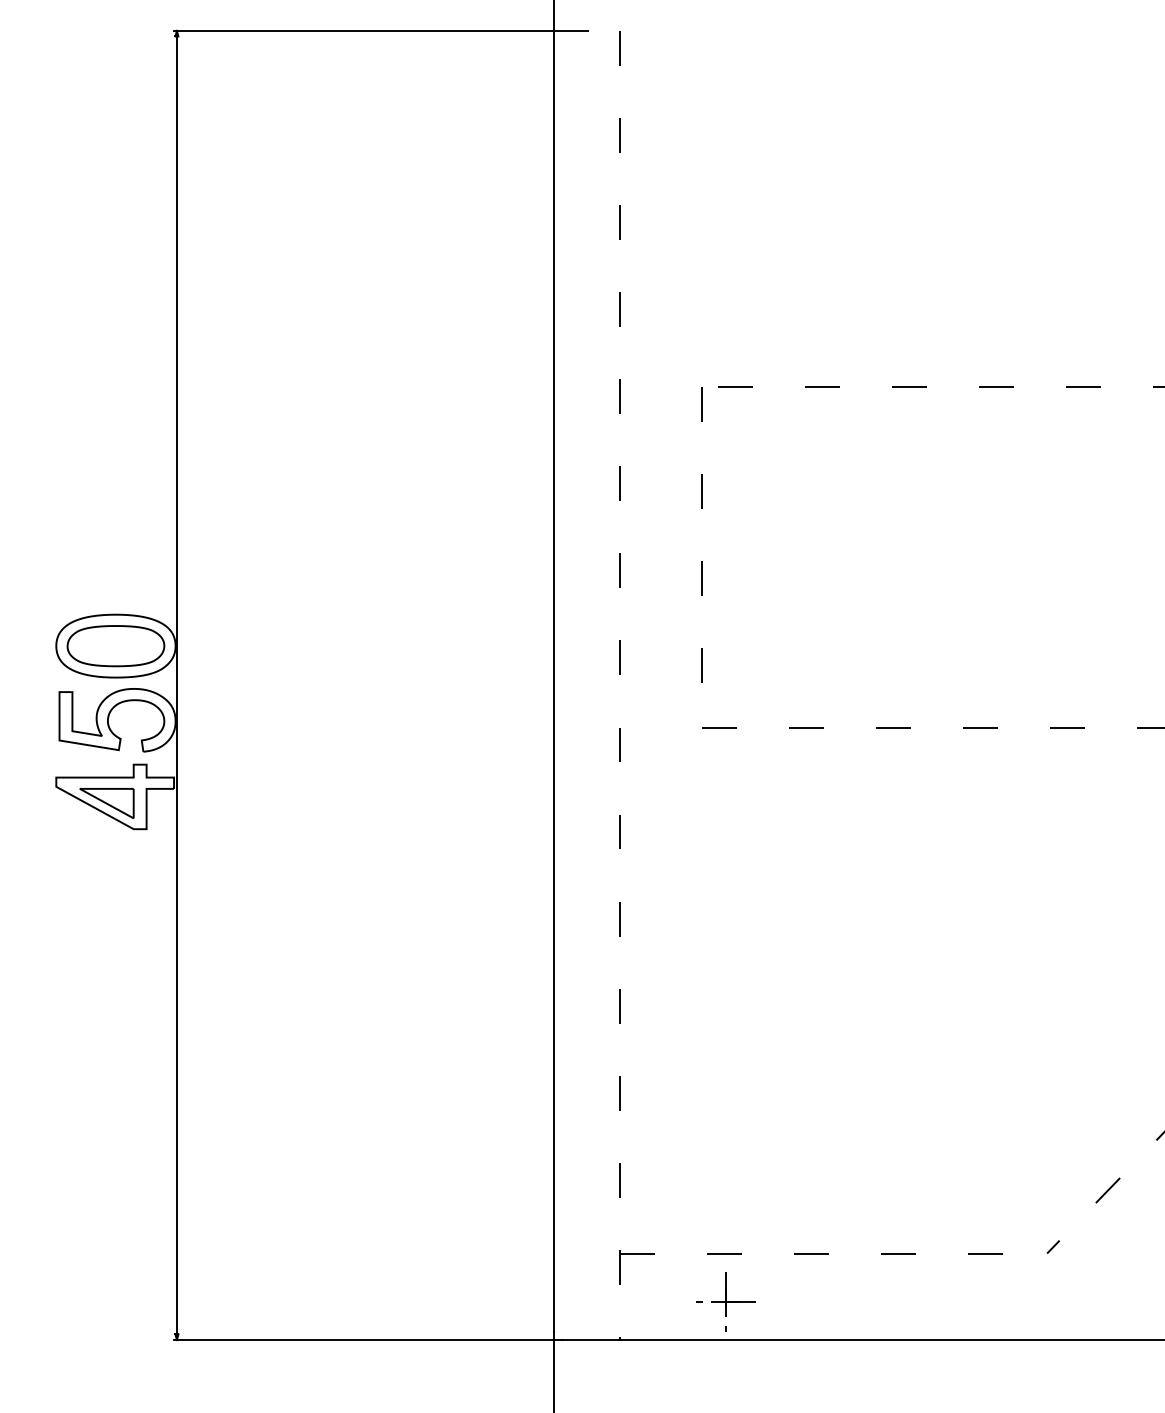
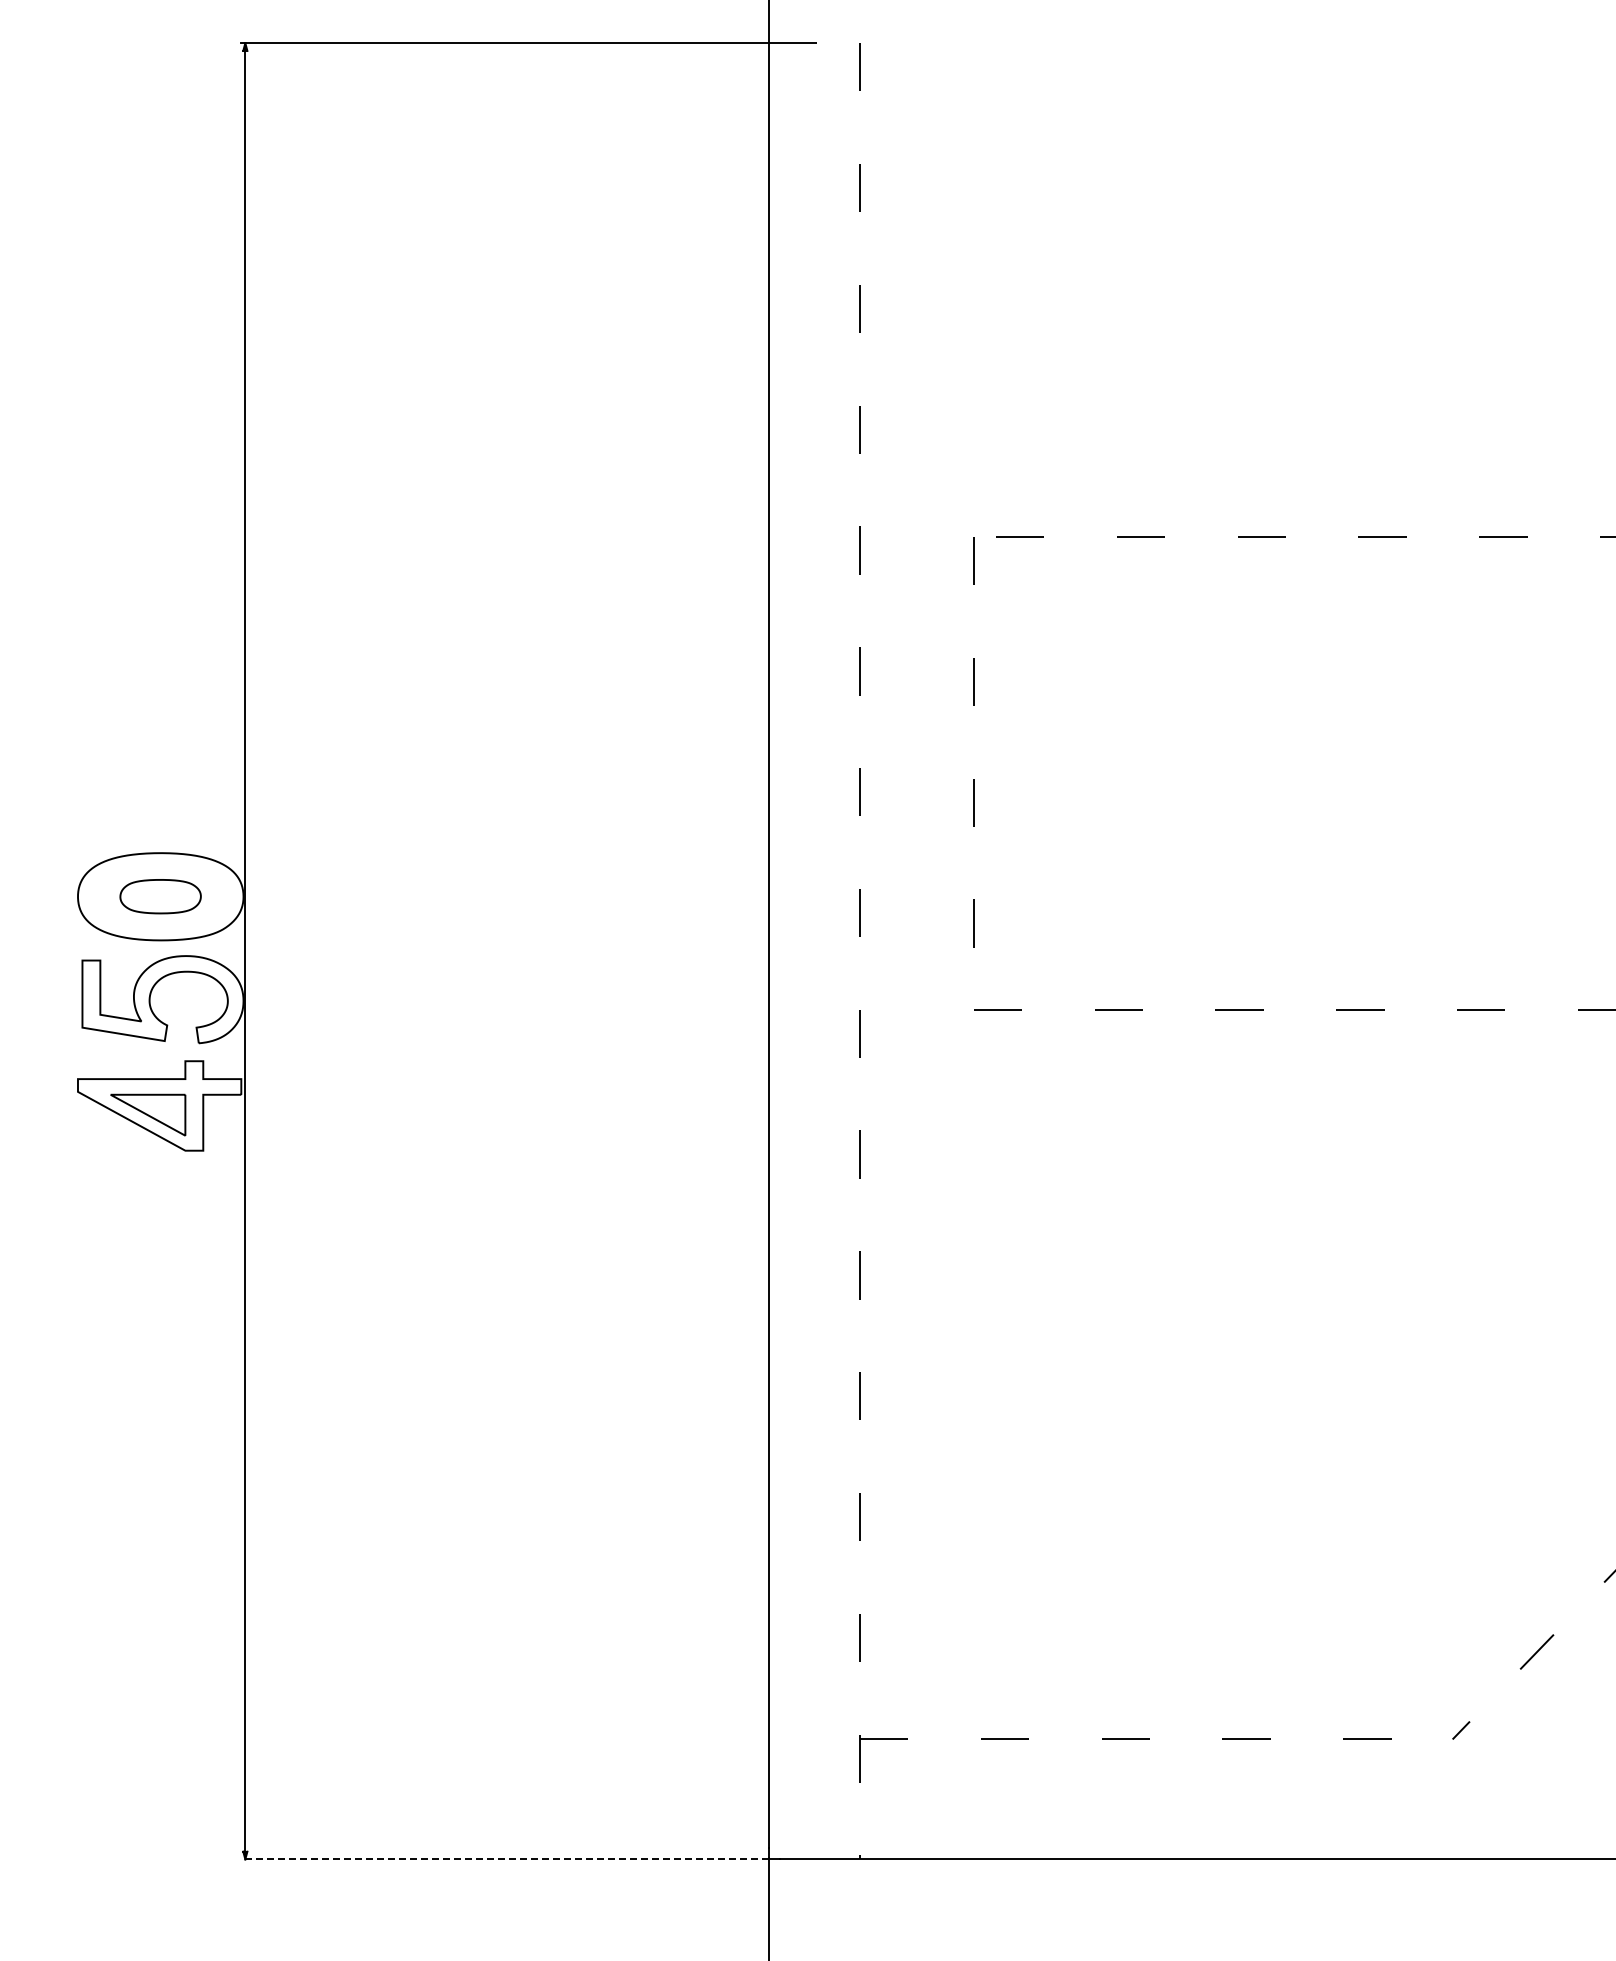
part: (115, 645) -> (160, 896), size x0.6
part: (725, 1301) -> (1006, 1806), removed
line: (364, 1340) -> (505, 1859), solid -> dashed

